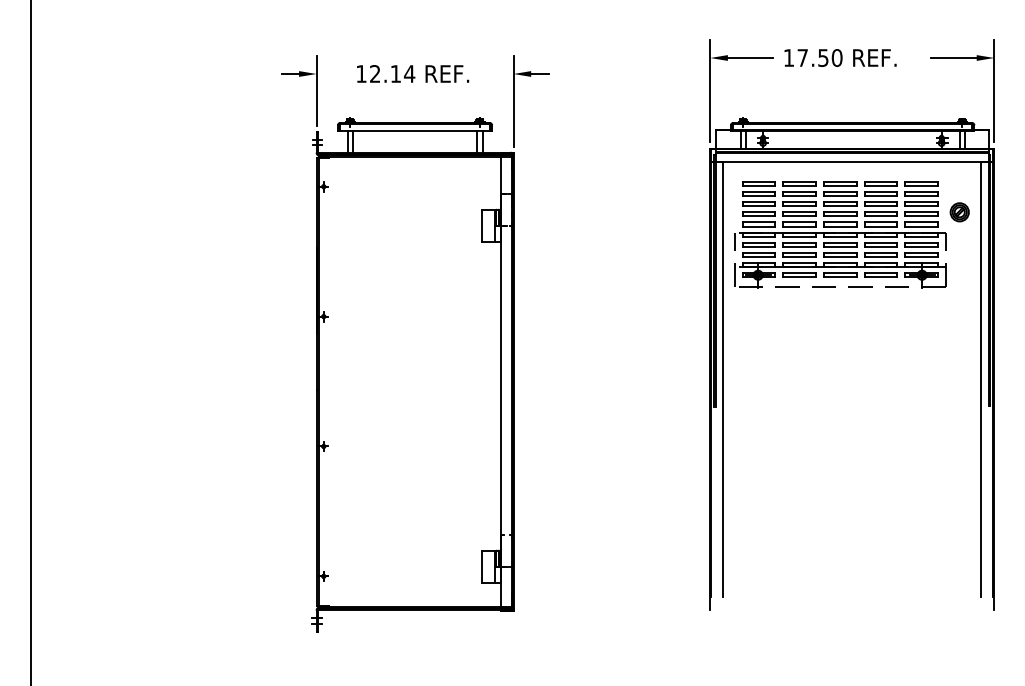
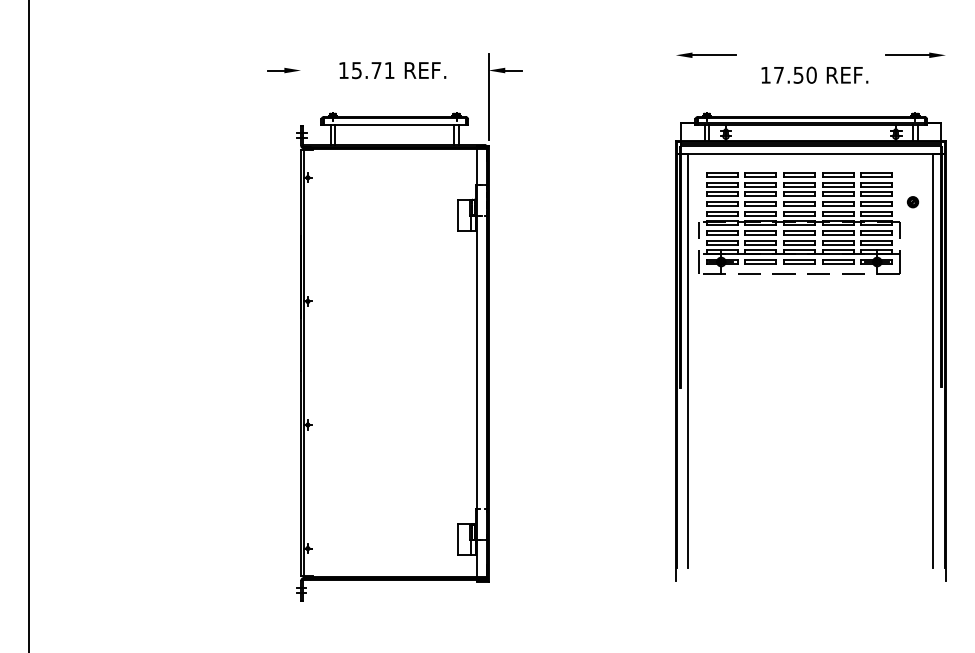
text: (840, 57) -> (814, 74), moved
text: (392, 74) -> (373, 70), 12.14 -> 15.71
line: (316, 91) -> (300, 87), removed
line: (710, 91) -> (675, 87), removed
line: (994, 91) -> (946, 87), removed
part: (959, 212) -> (912, 202), size x0.6

